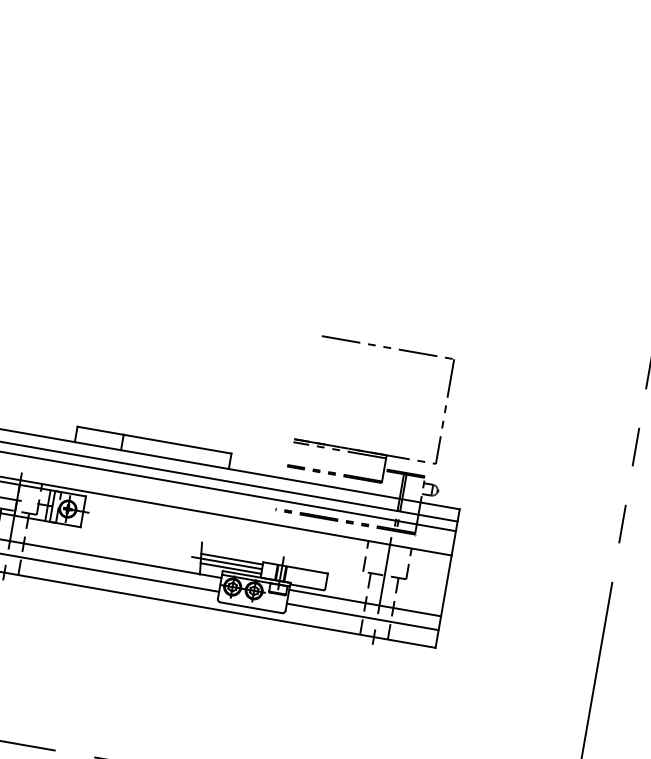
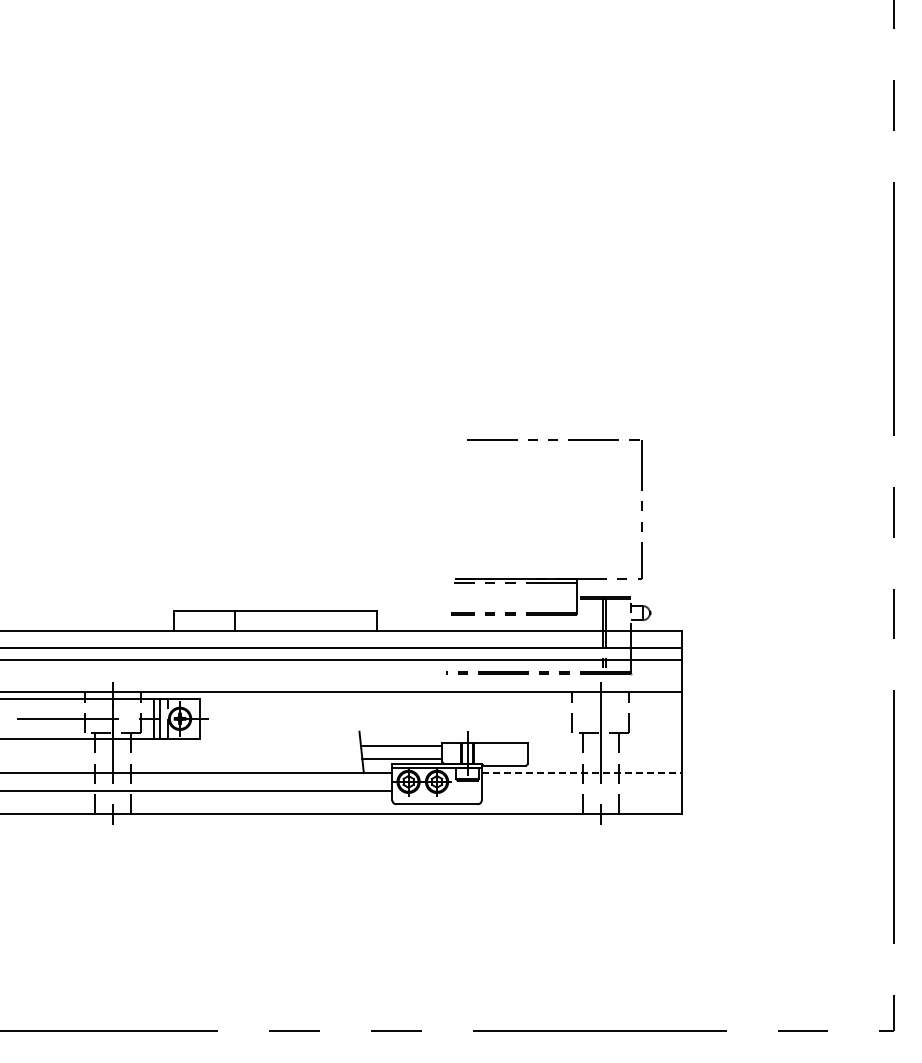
line: (226, 563) -> (395, 752), removed
line: (365, 602) -> (582, 772), solid -> dashed
line: (362, 617) -> (581, 791), removed

